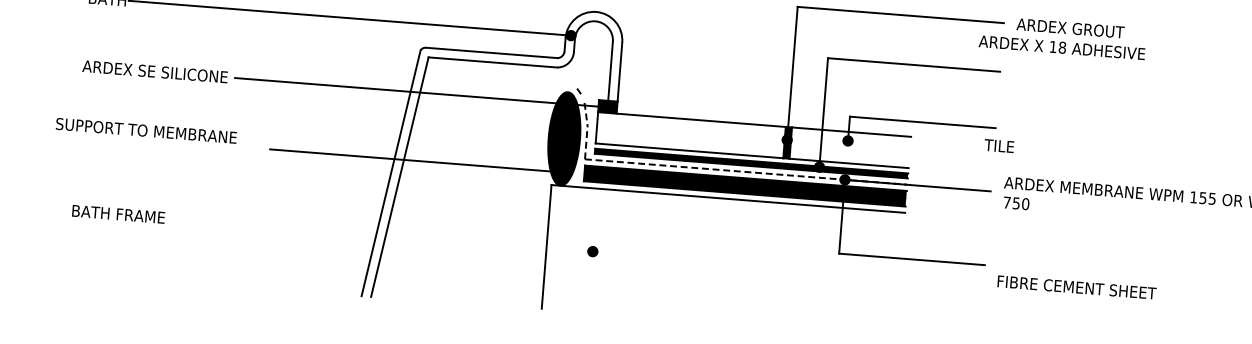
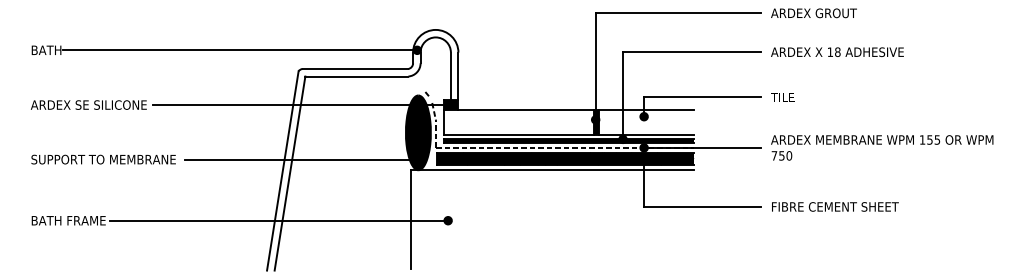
text: (1062, 46) -> (837, 51), moved
text: (146, 130) -> (103, 159), moved
text: (999, 146) -> (782, 97), moved
line: (380, 234) -> (278, 220), added
text: (1077, 286) -> (835, 206), moved

